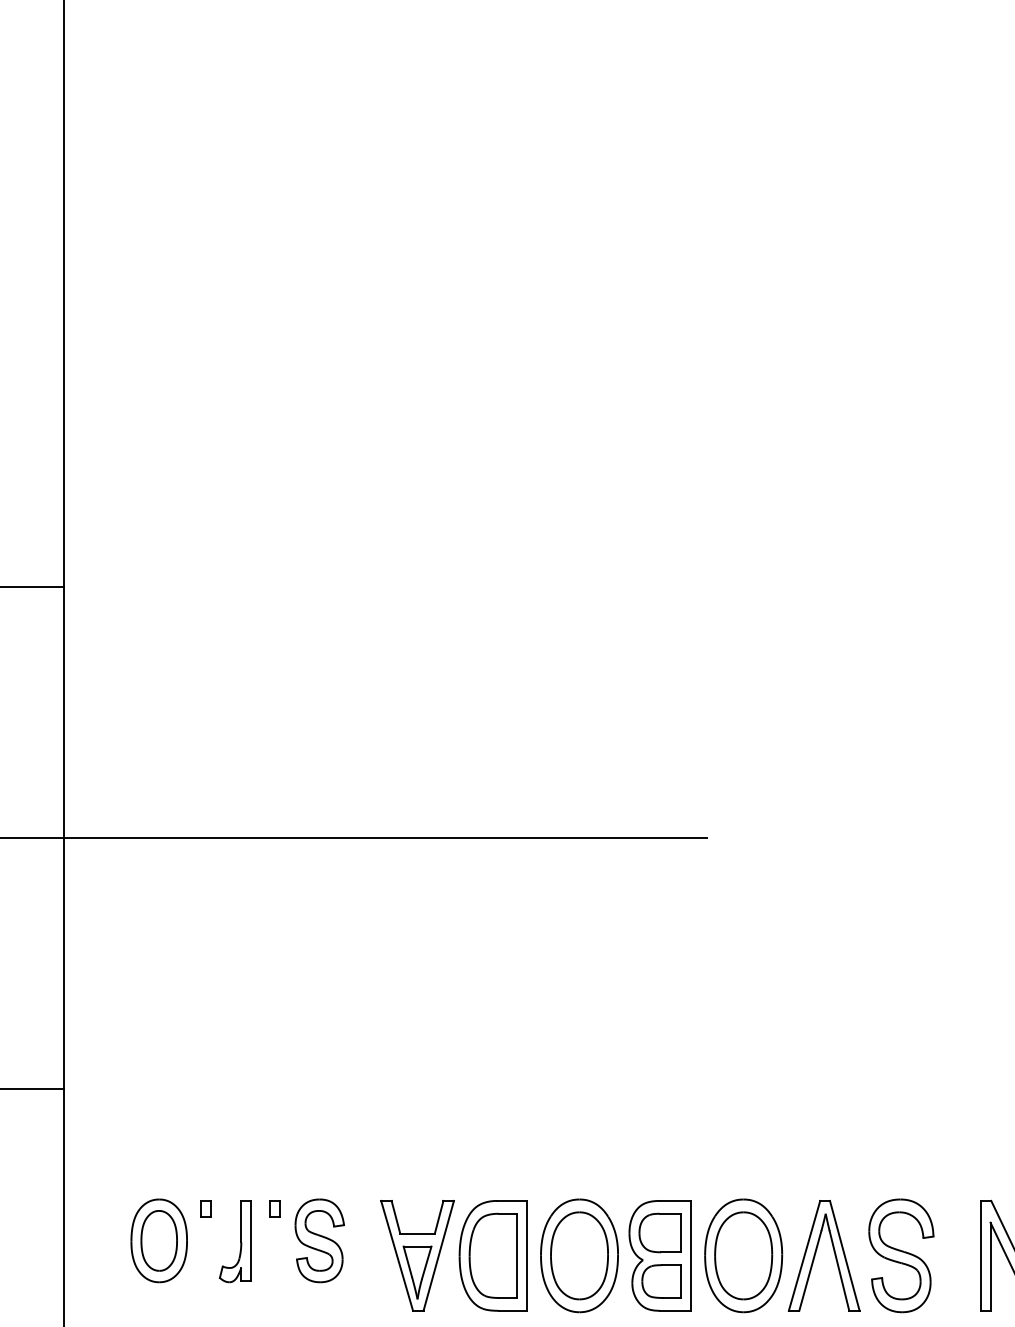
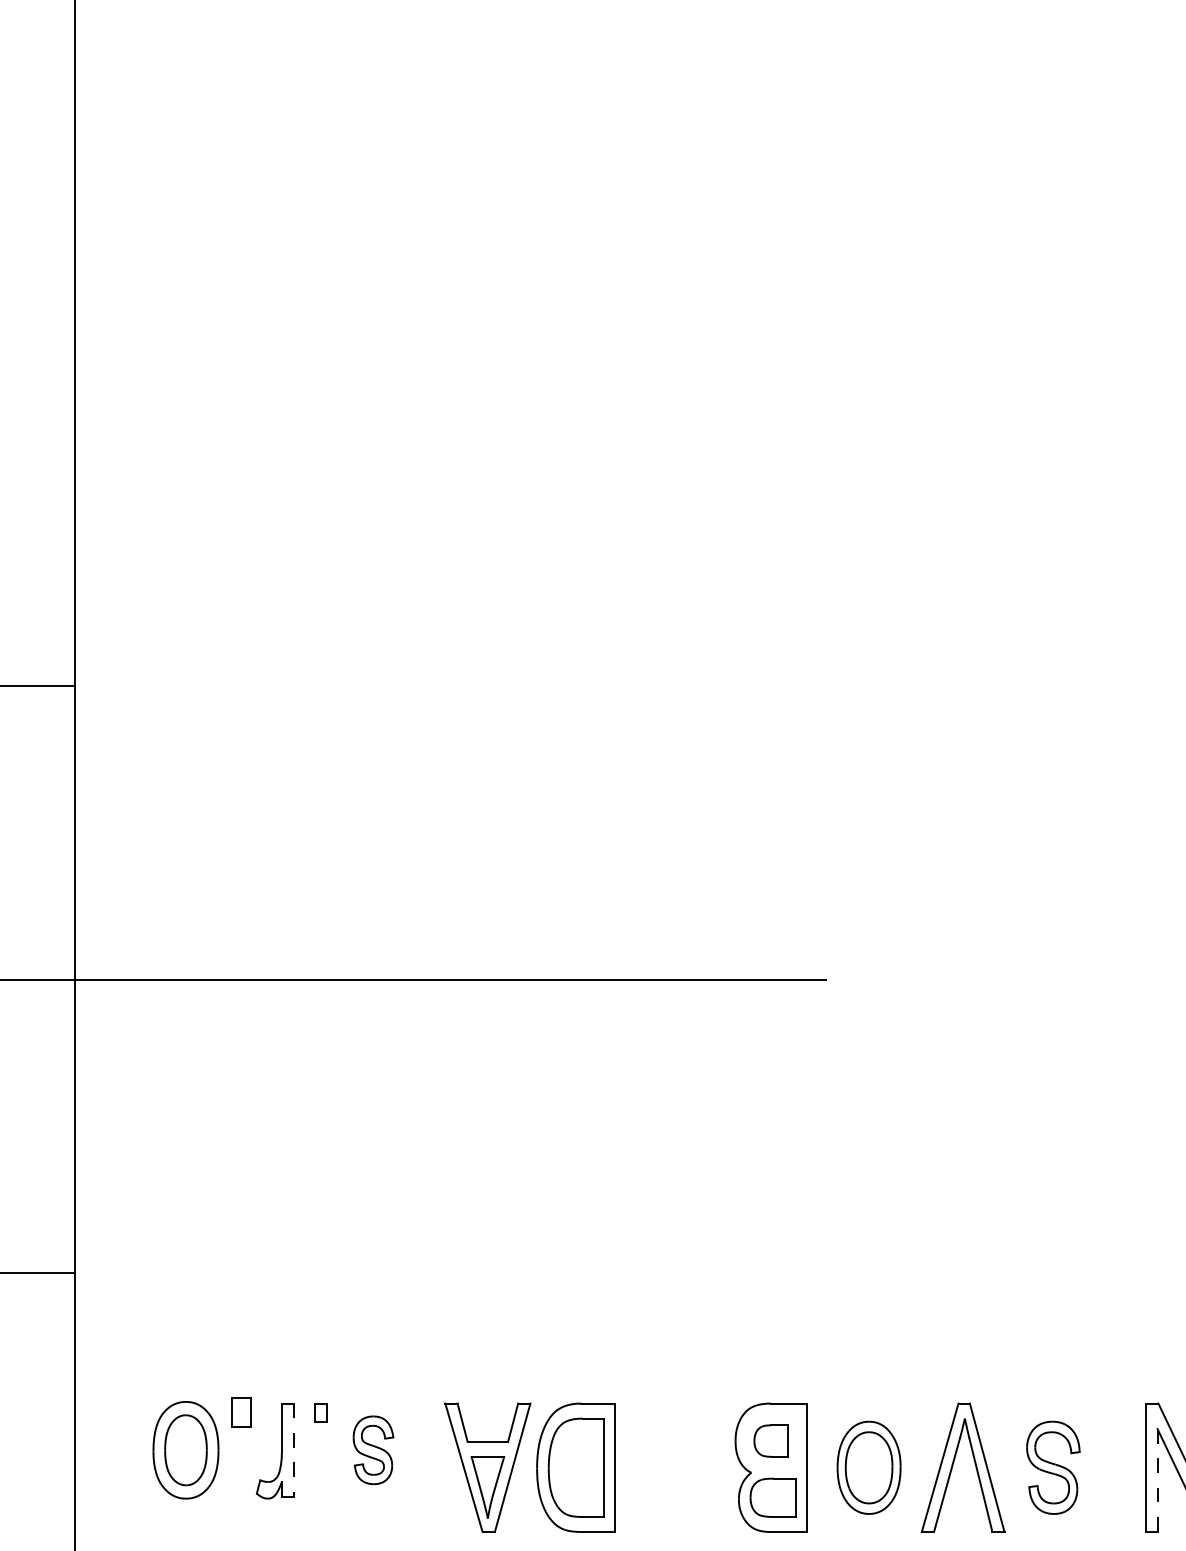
part: (205, 1208) -> (240, 1412), size x1.6
part: (659, 1232) -> (770, 1440), size x0.7
line: (251, 1240) -> (293, 1449), solid -> dashed
part: (319, 1240) -> (373, 1449), size x0.7
part: (579, 1255) -> (677, 1467), removed
part: (743, 1255) -> (868, 1467), size x0.7
part: (901, 1255) -> (1053, 1467), size x0.7
line: (990, 1267) -> (1157, 1481), solid -> dashed

